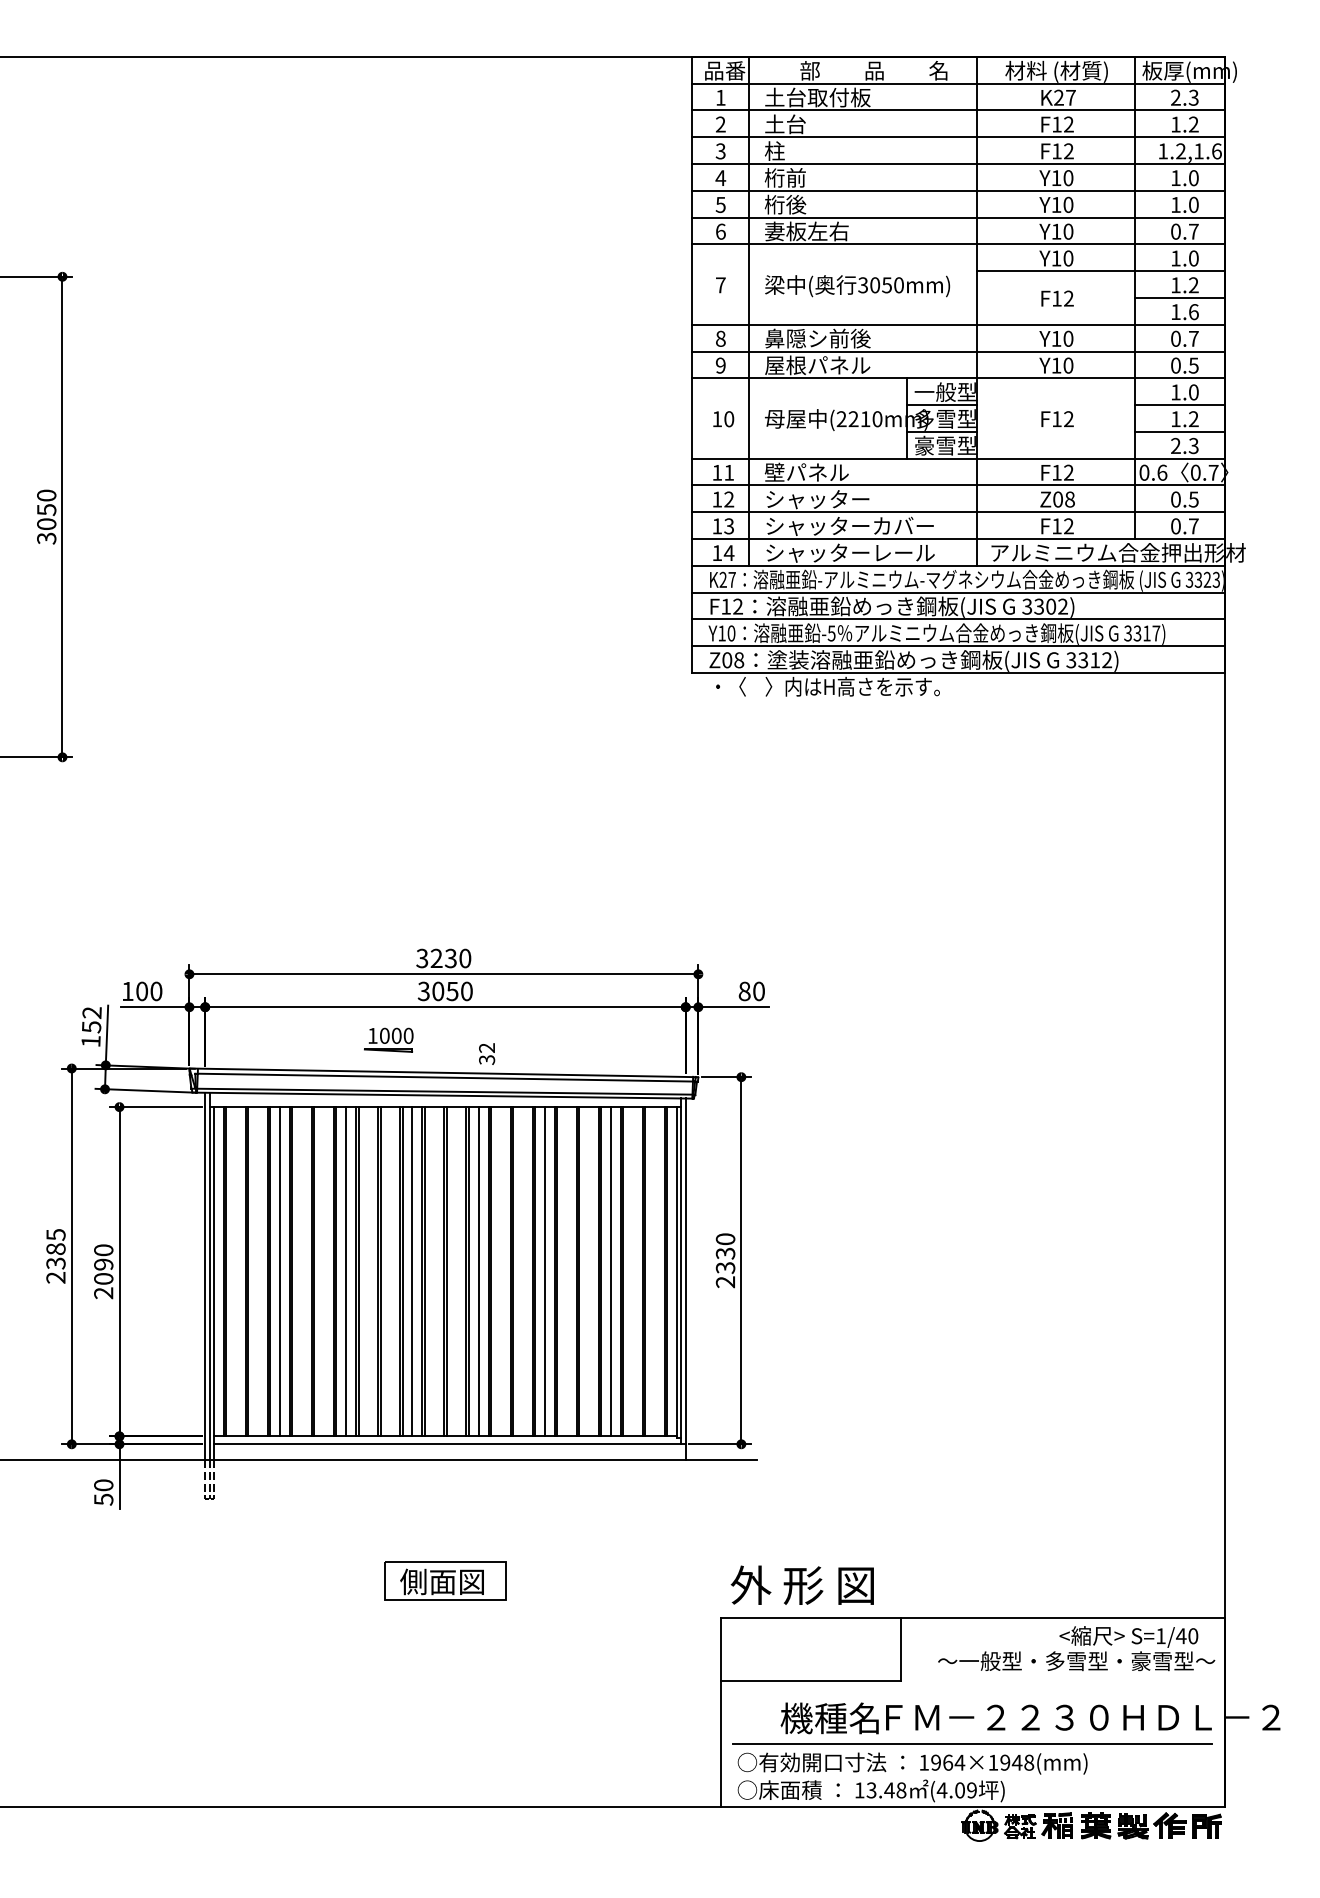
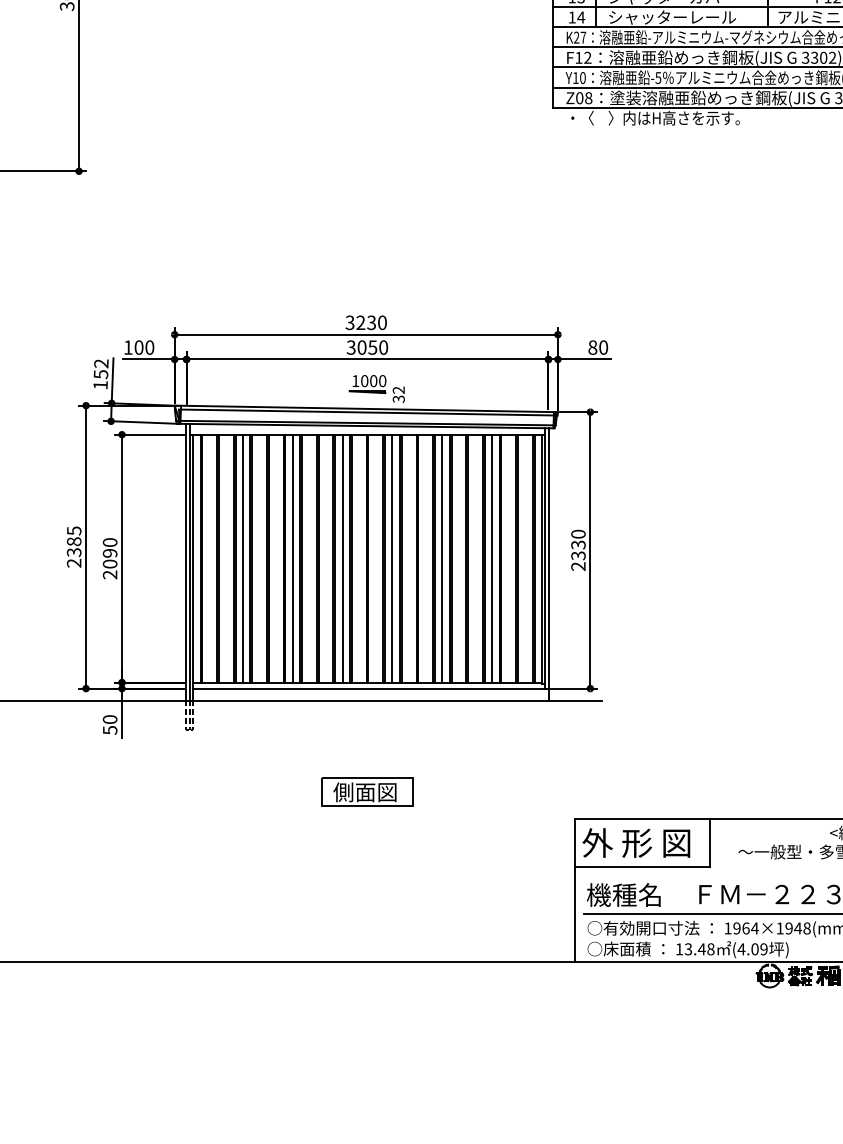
part: (388, 1039) -> (367, 383), moved
text: (801, 1584) -> (635, 842), moved
text: (829, 1718) -> (623, 895), moved

